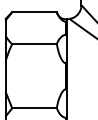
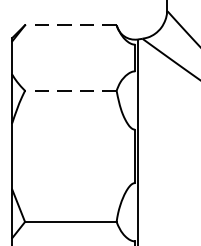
line: (34, 12) -> (70, 25), solid -> dashed
line: (34, 44) -> (70, 91), solid -> dashed

